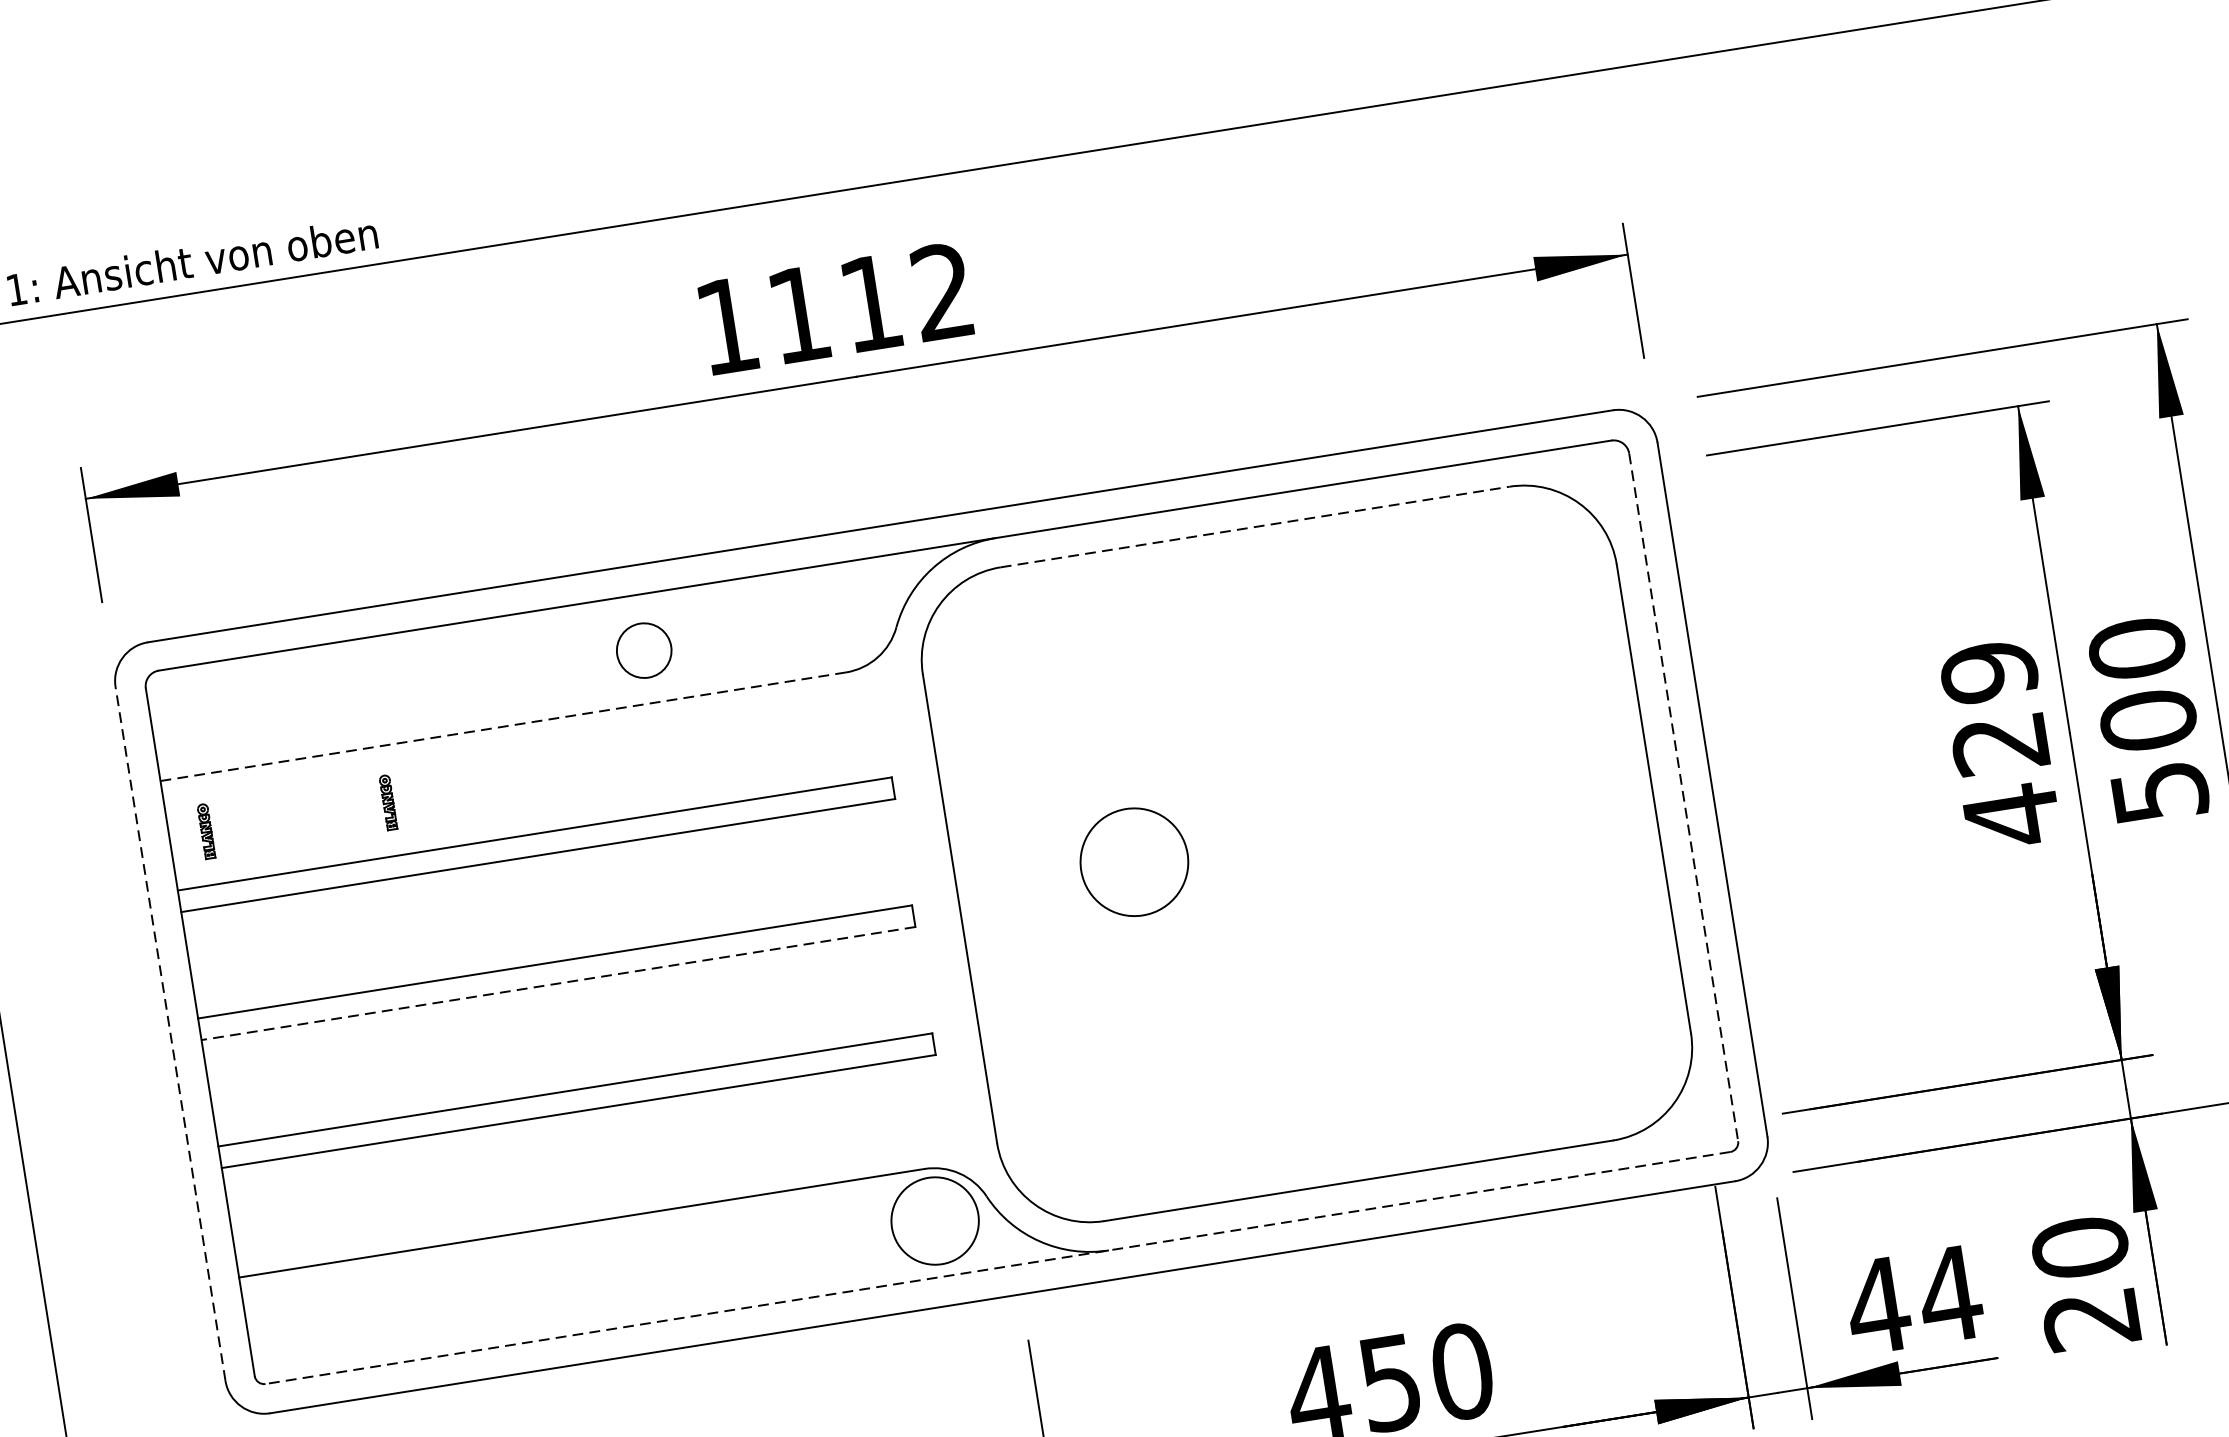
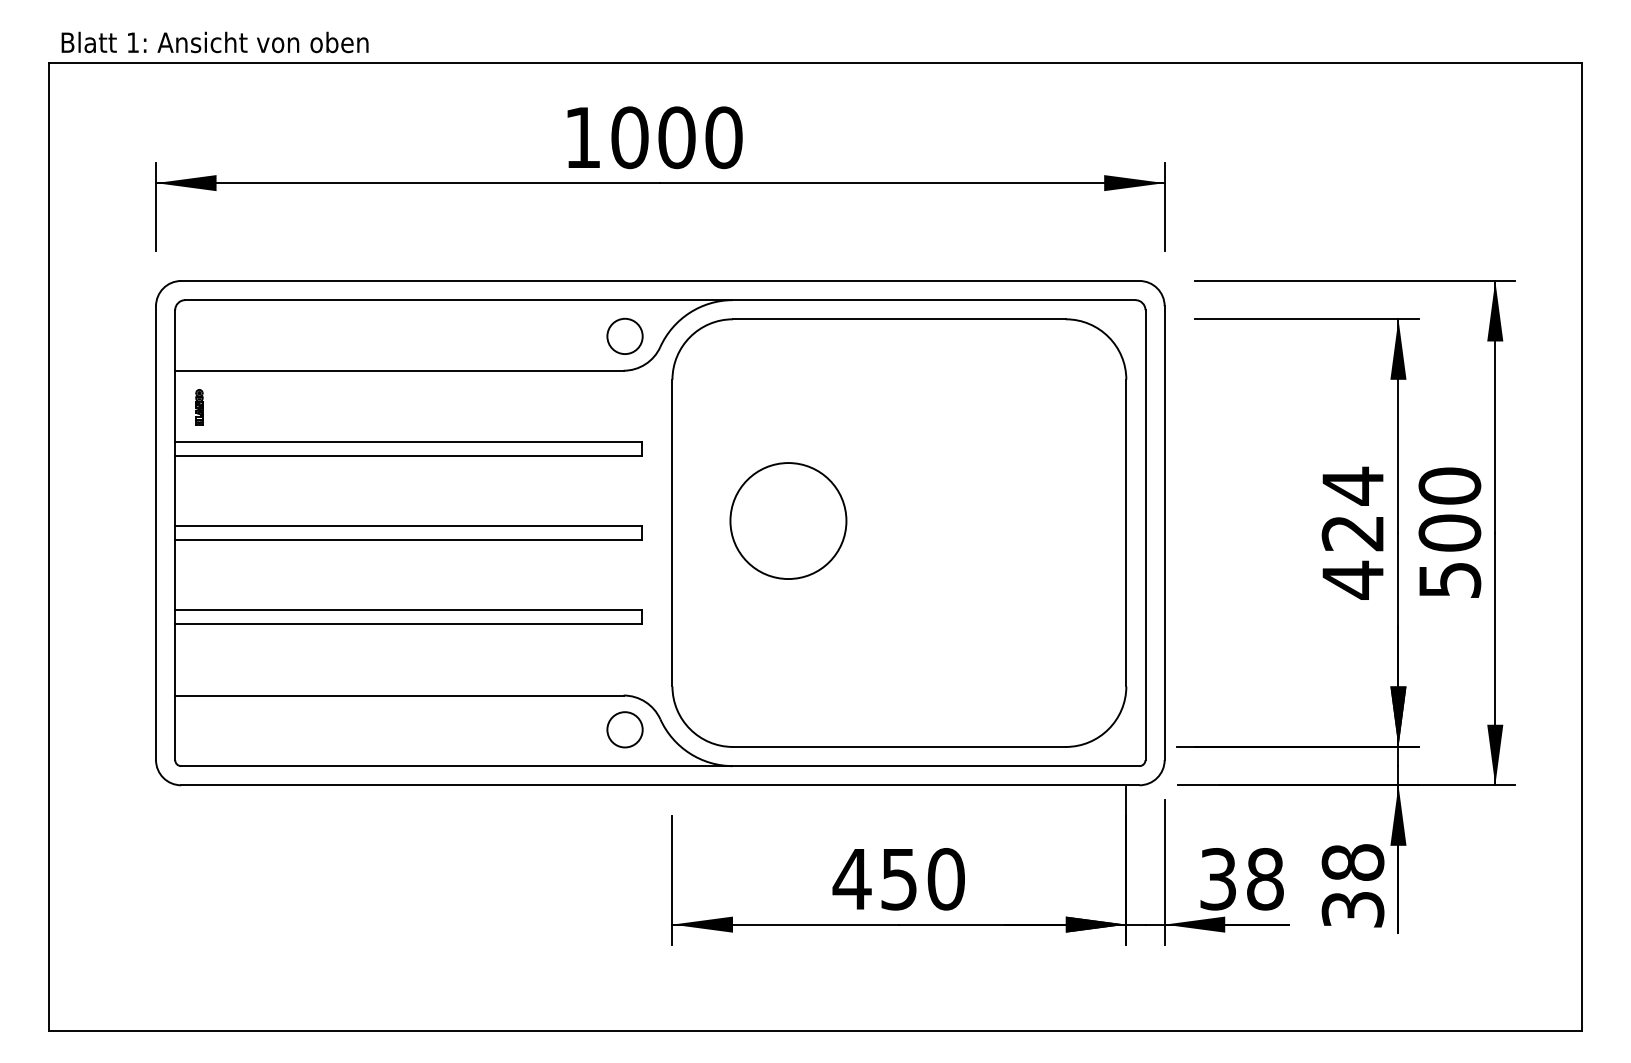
text: (870, 303) -> (676, 137), 1112 -> 1000
line: (1255, 527) -> (899, 319), dashed -> solid
circle: (643, 649) -> (624, 335), moved
text: (1988, 671) -> (1352, 485), 429 -> 424
line: (503, 726) -> (399, 370), dashed -> solid
line: (1683, 797) -> (1145, 535), dashed -> solid
part: (388, 802) -> (318, 407), removed
circle: (1134, 861) -> (788, 520), size x1.67
line: (558, 984) -> (408, 540), dashed -> solid
line: (171, 1034) -> (156, 533), dashed -> solid
circle: (934, 1220) -> (624, 729), size x0.62
line: (996, 1268) -> (659, 766), dashed -> solid
text: (2084, 1282) -> (1352, 885), 20 -> 38
text: (1913, 1300) -> (1241, 879), 44 -> 38

